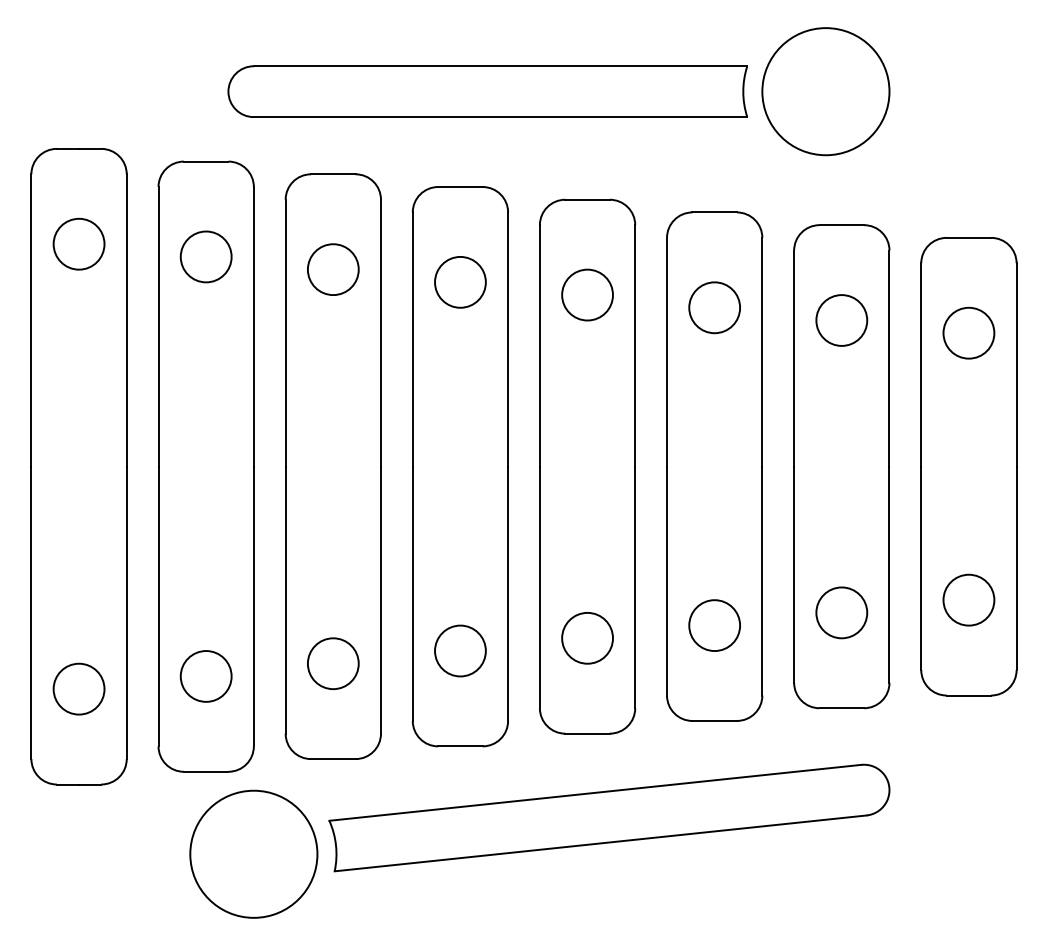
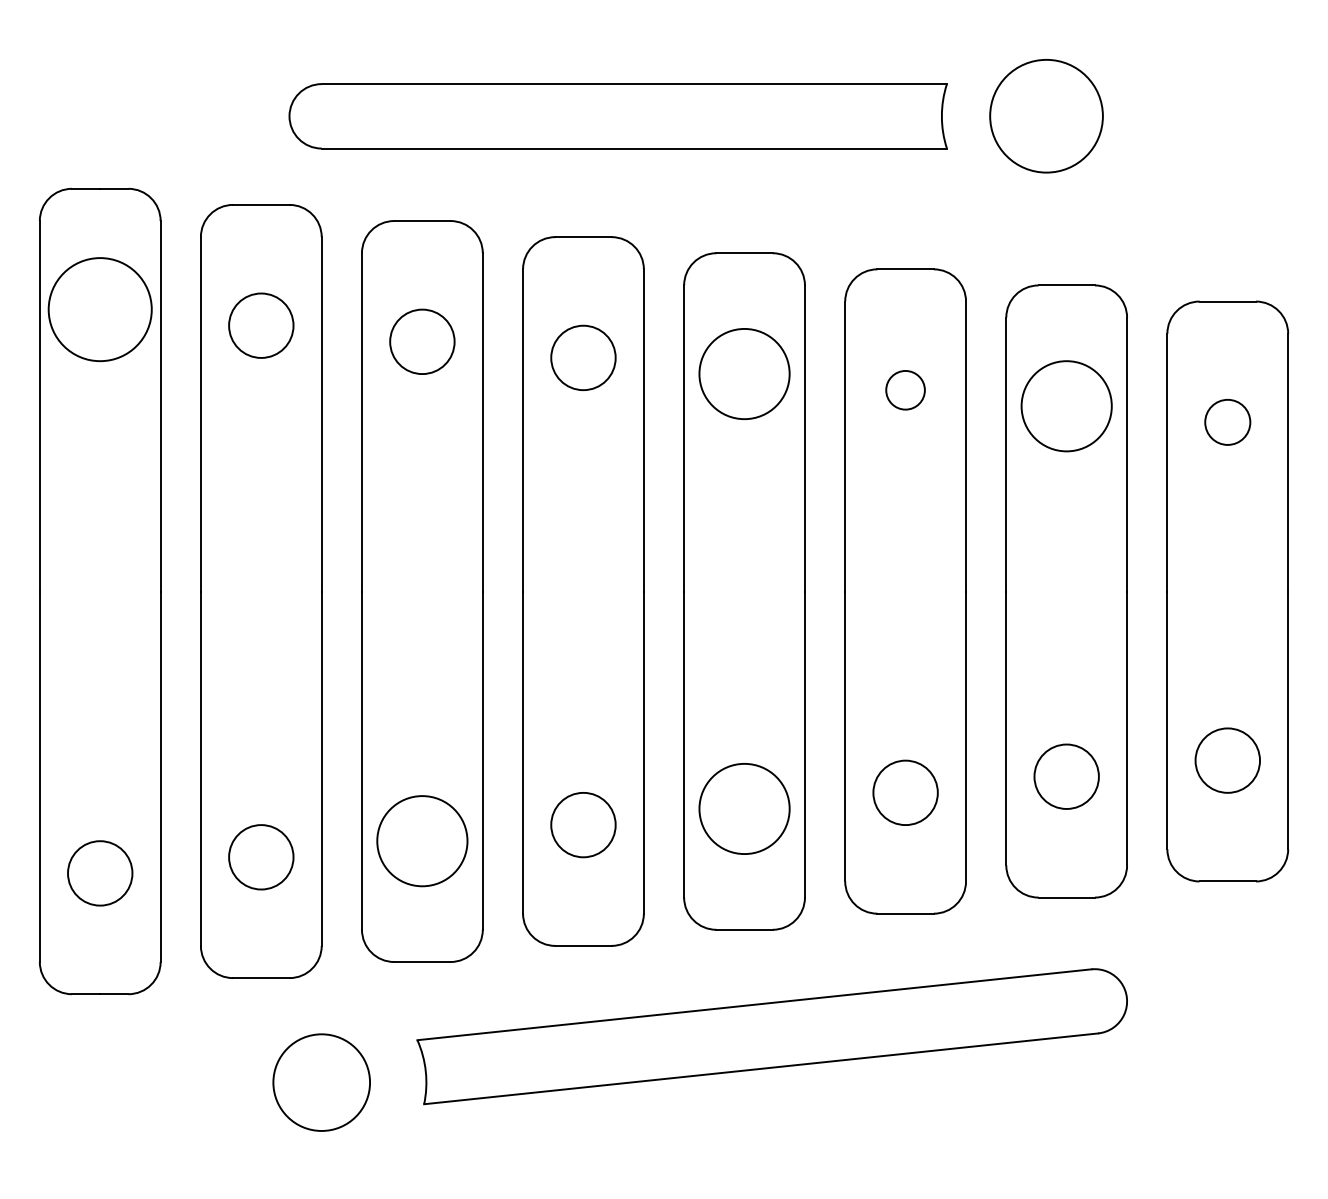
circle: (825, 91) -> (1046, 115), size x0.7
circle: (79, 244) -> (100, 309), size x1.6
circle: (587, 294) -> (744, 373), size x1.4
circle: (714, 308) -> (905, 390), size x0.6
circle: (841, 320) -> (1066, 406), size x1.4
circle: (968, 333) -> (1227, 422), size x0.7
circle: (587, 637) -> (744, 808), size x1.4
circle: (333, 663) -> (422, 840), size x1.4
circle: (253, 854) -> (321, 1082), size x0.6

